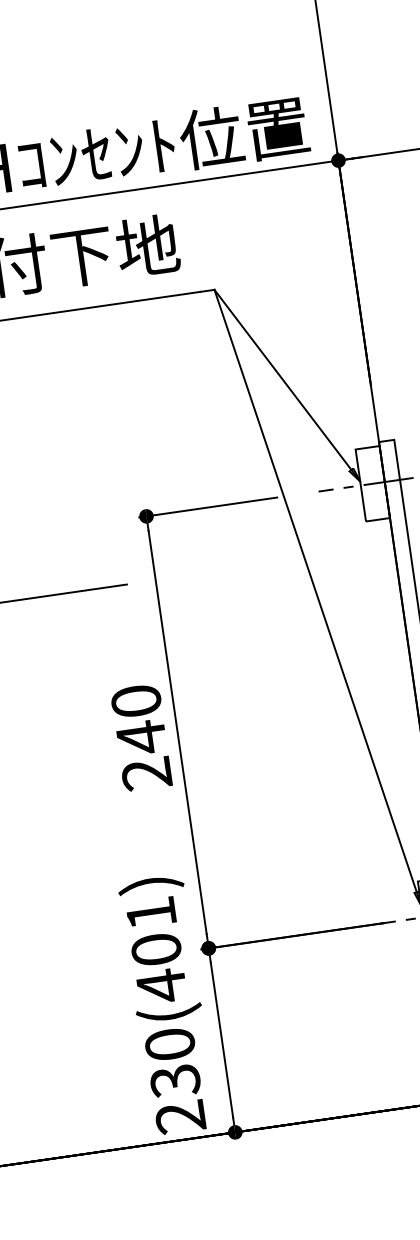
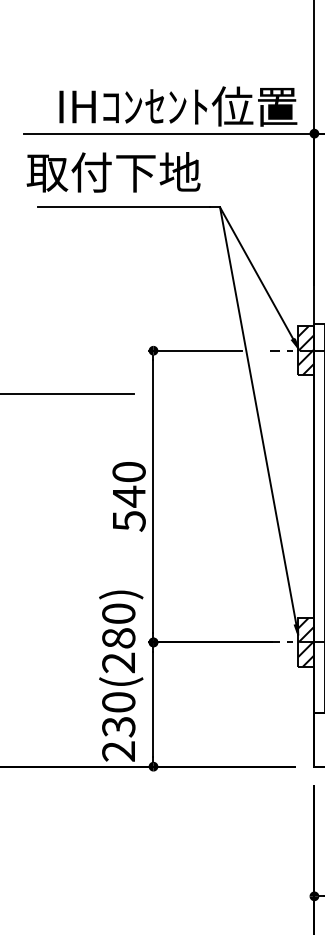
hatch: (373, 483) -> (306, 350), added
text: (145, 774) -> (128, 521), 240 -> 540
text: (156, 950) -> (118, 638), 230(401) -> 230(280)

